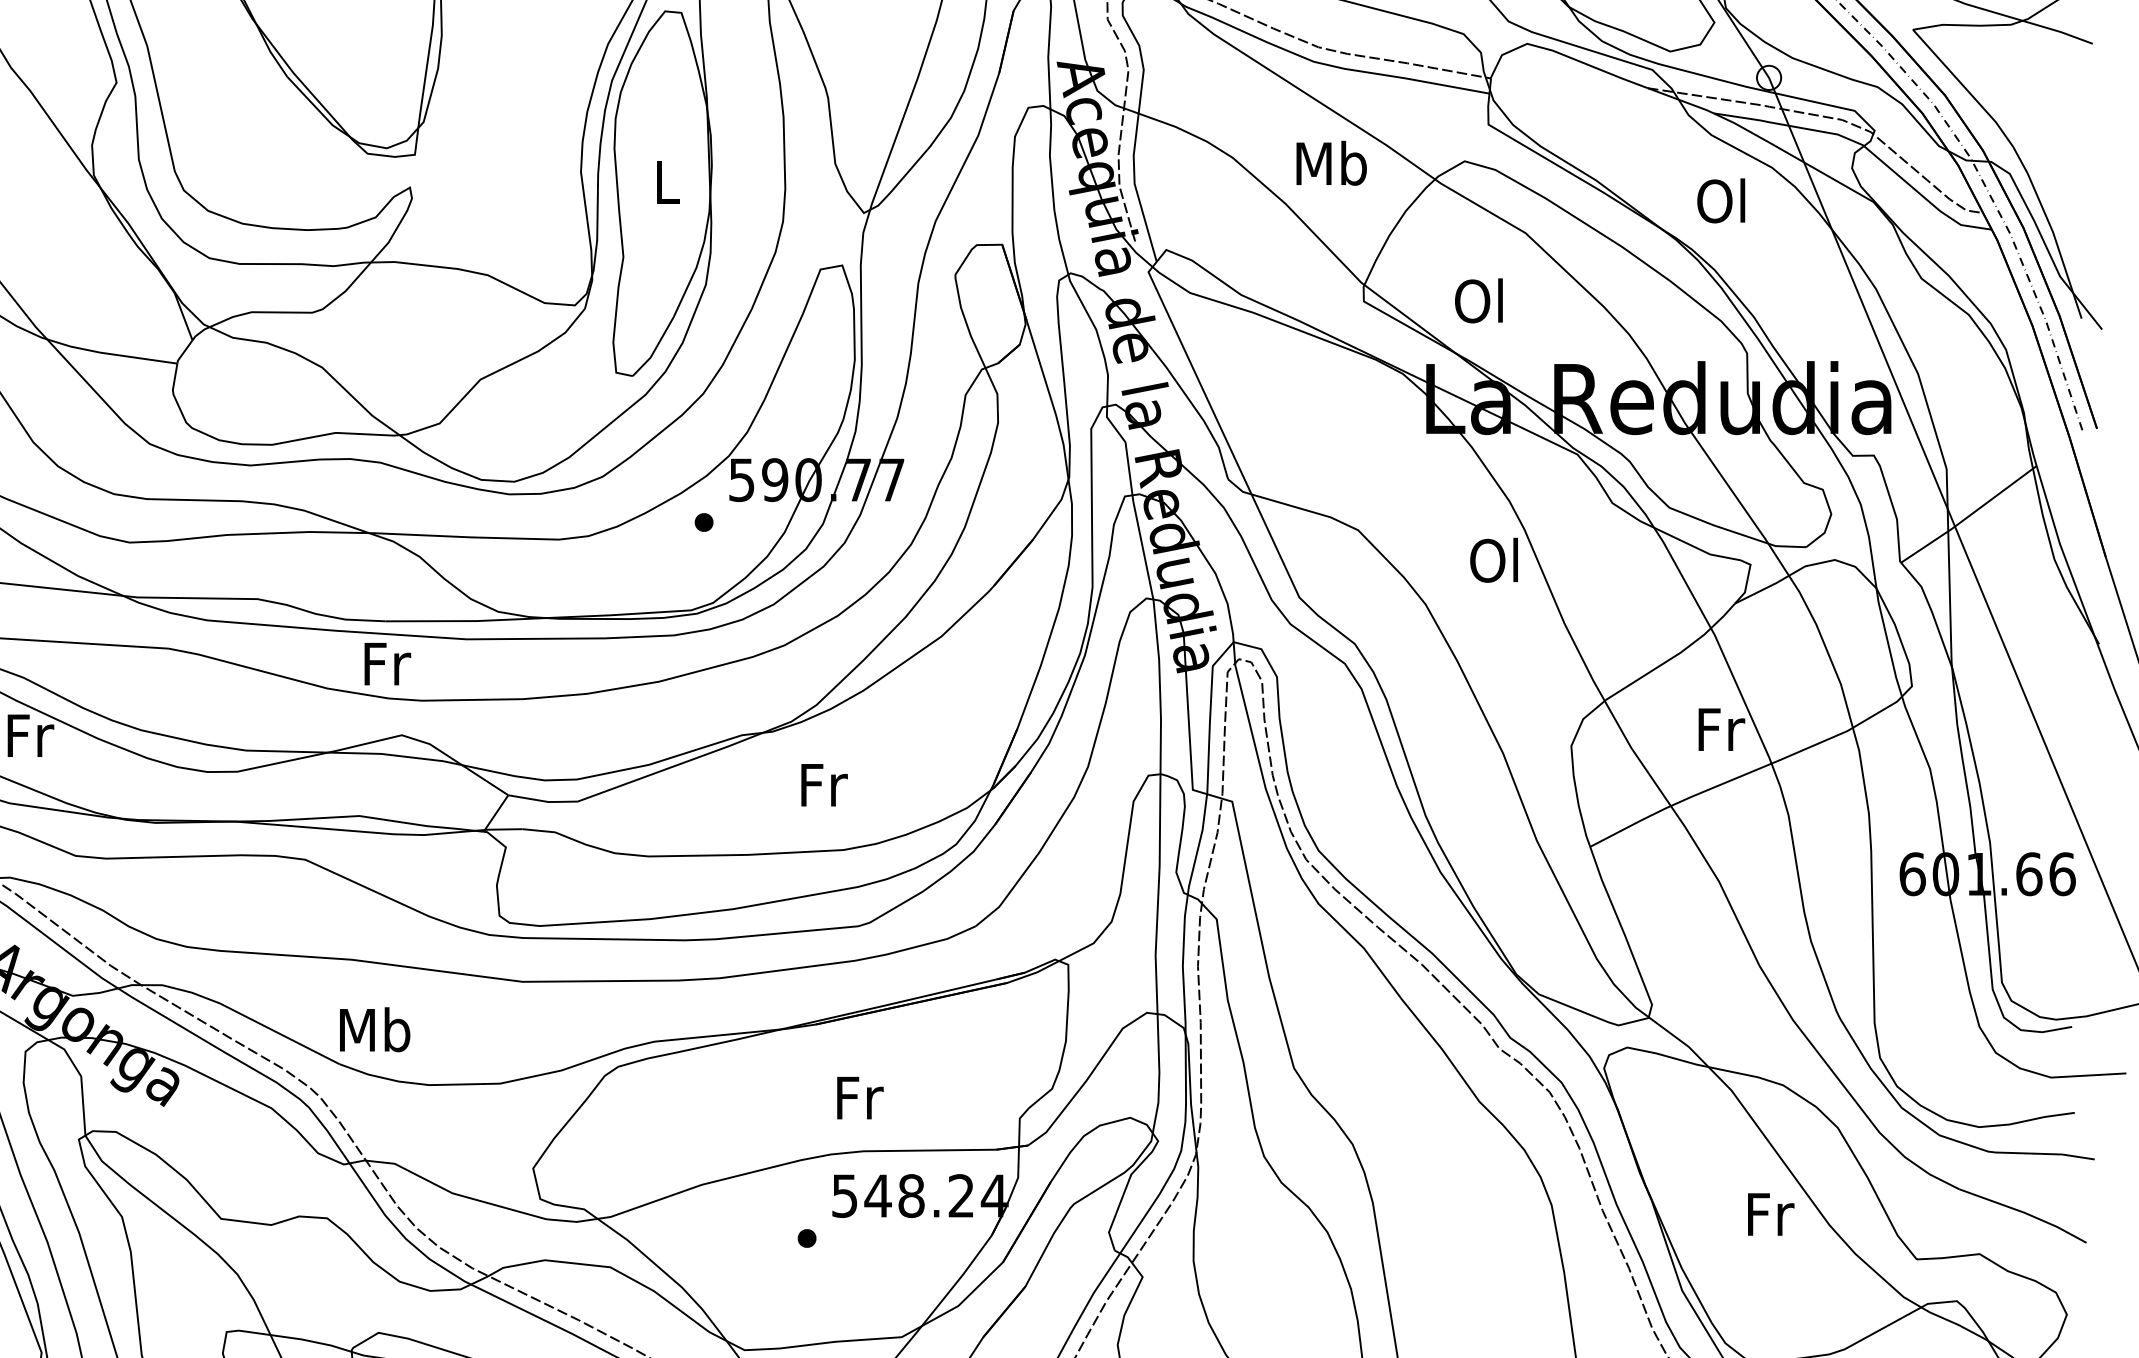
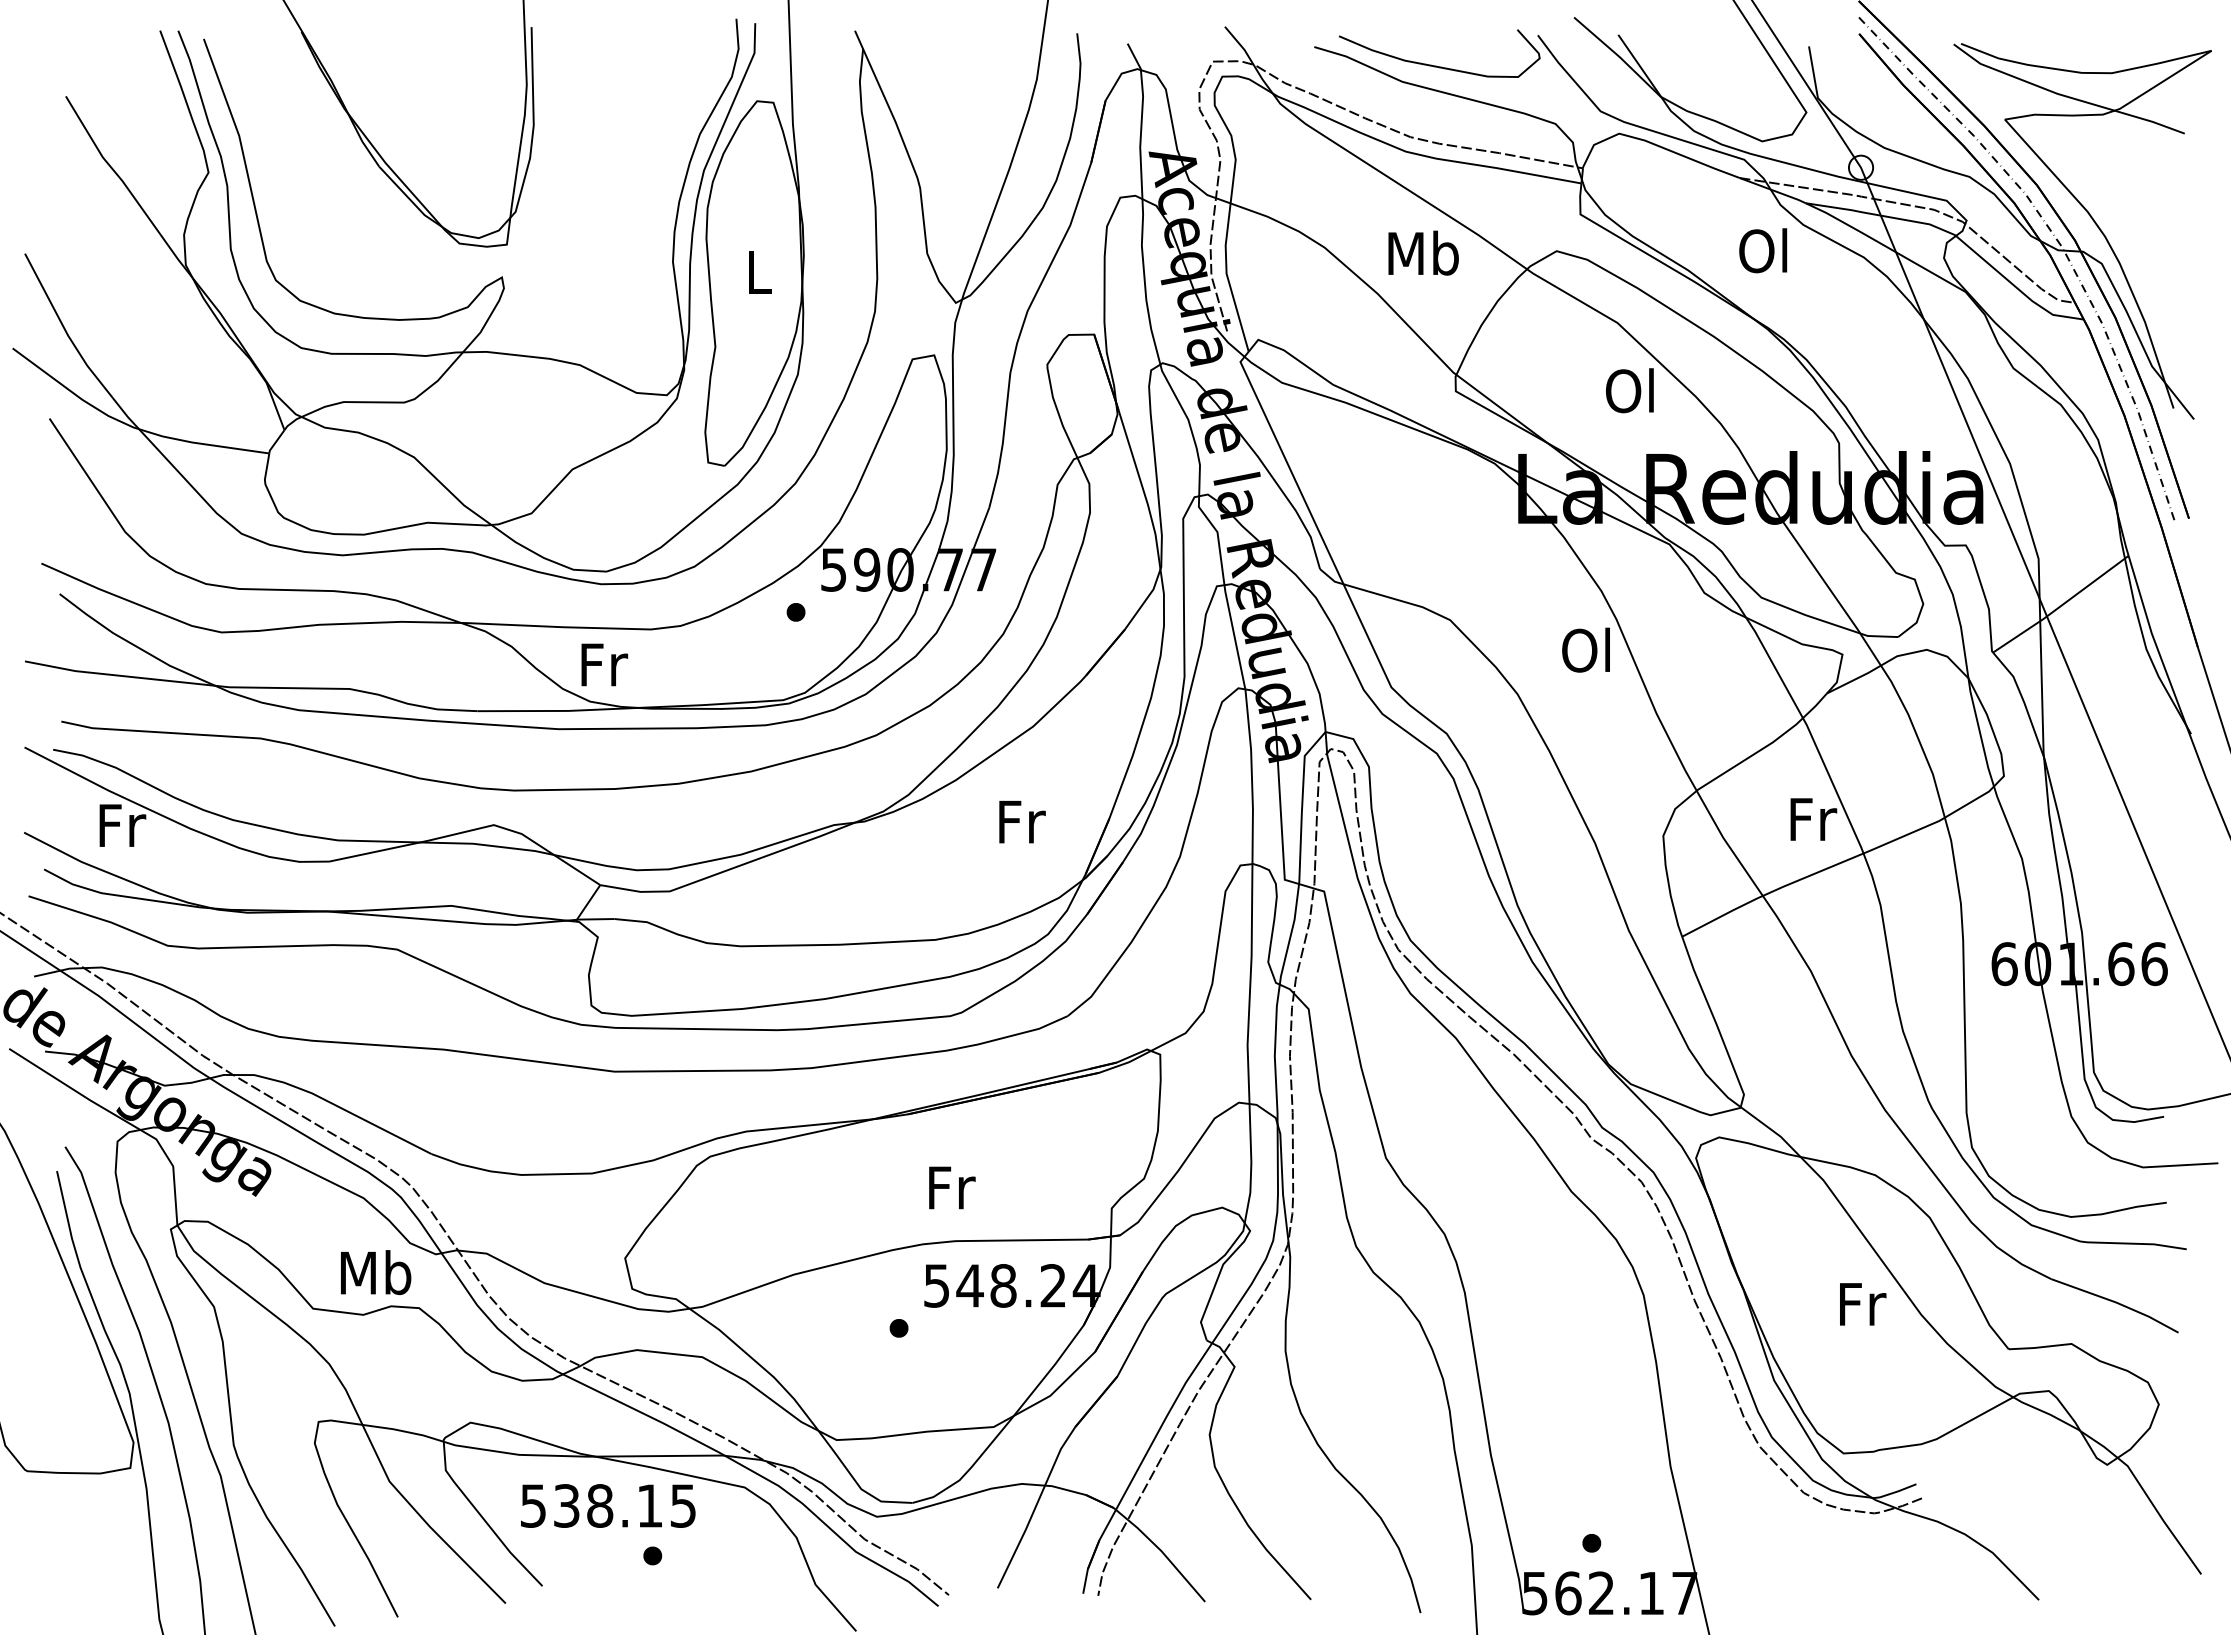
text: (1721, 200) -> (1763, 250), moved
text: (1478, 300) -> (1629, 390), moved
text: (387, 663) -> (604, 664), moved
text: (824, 785) -> (1022, 822), moved
text: (375, 1029) -> (376, 1272), moved

